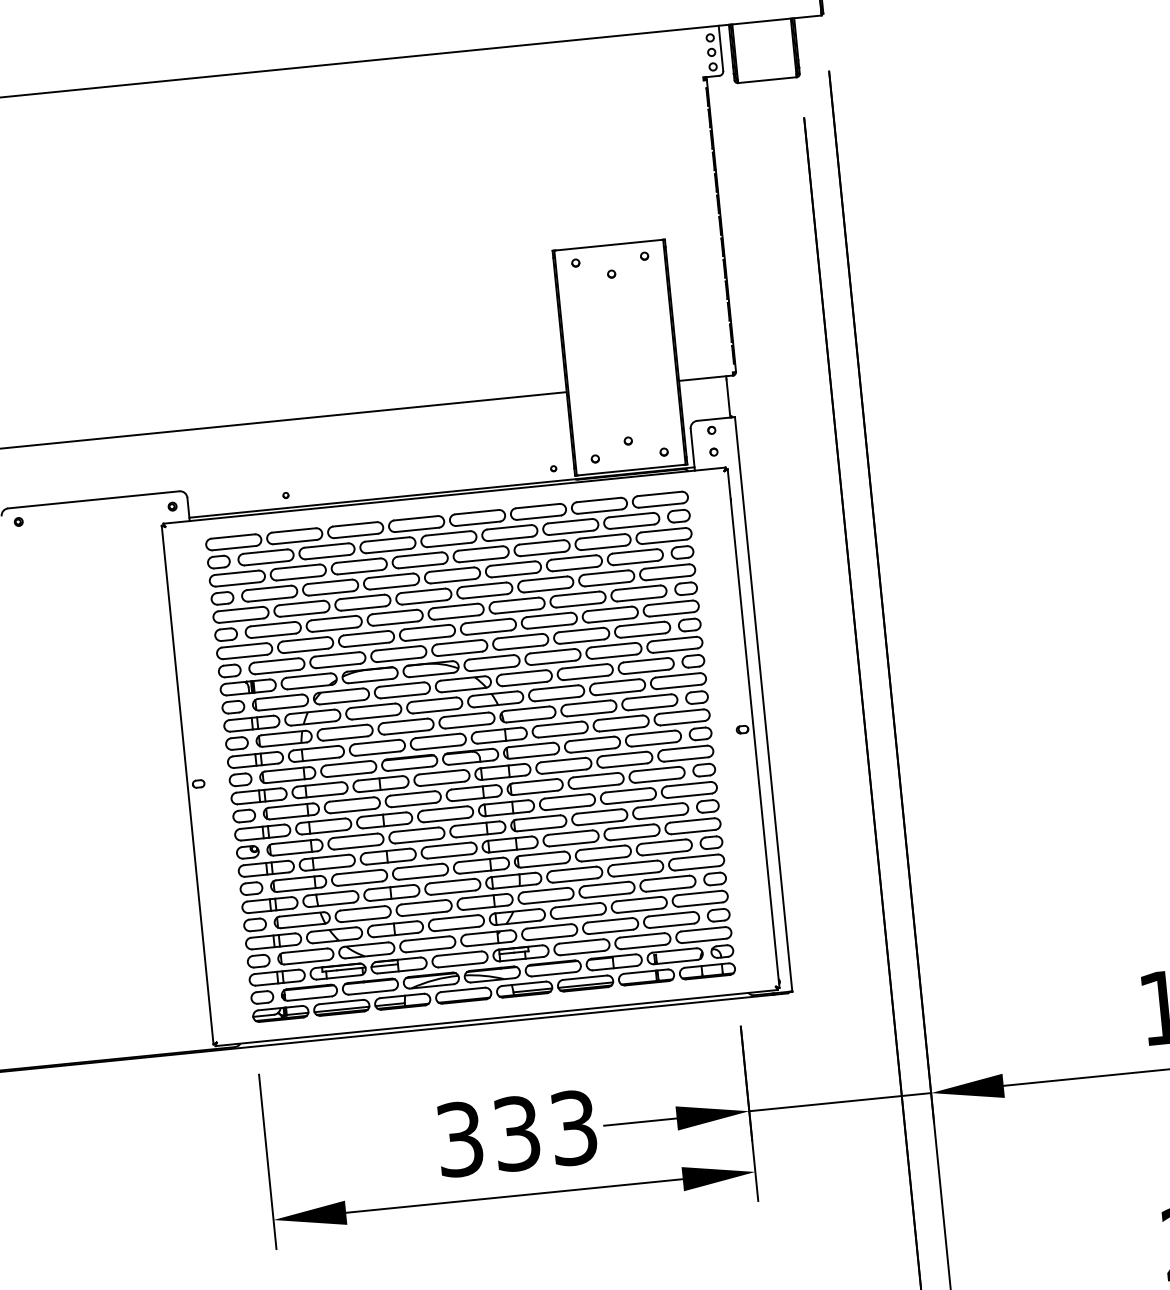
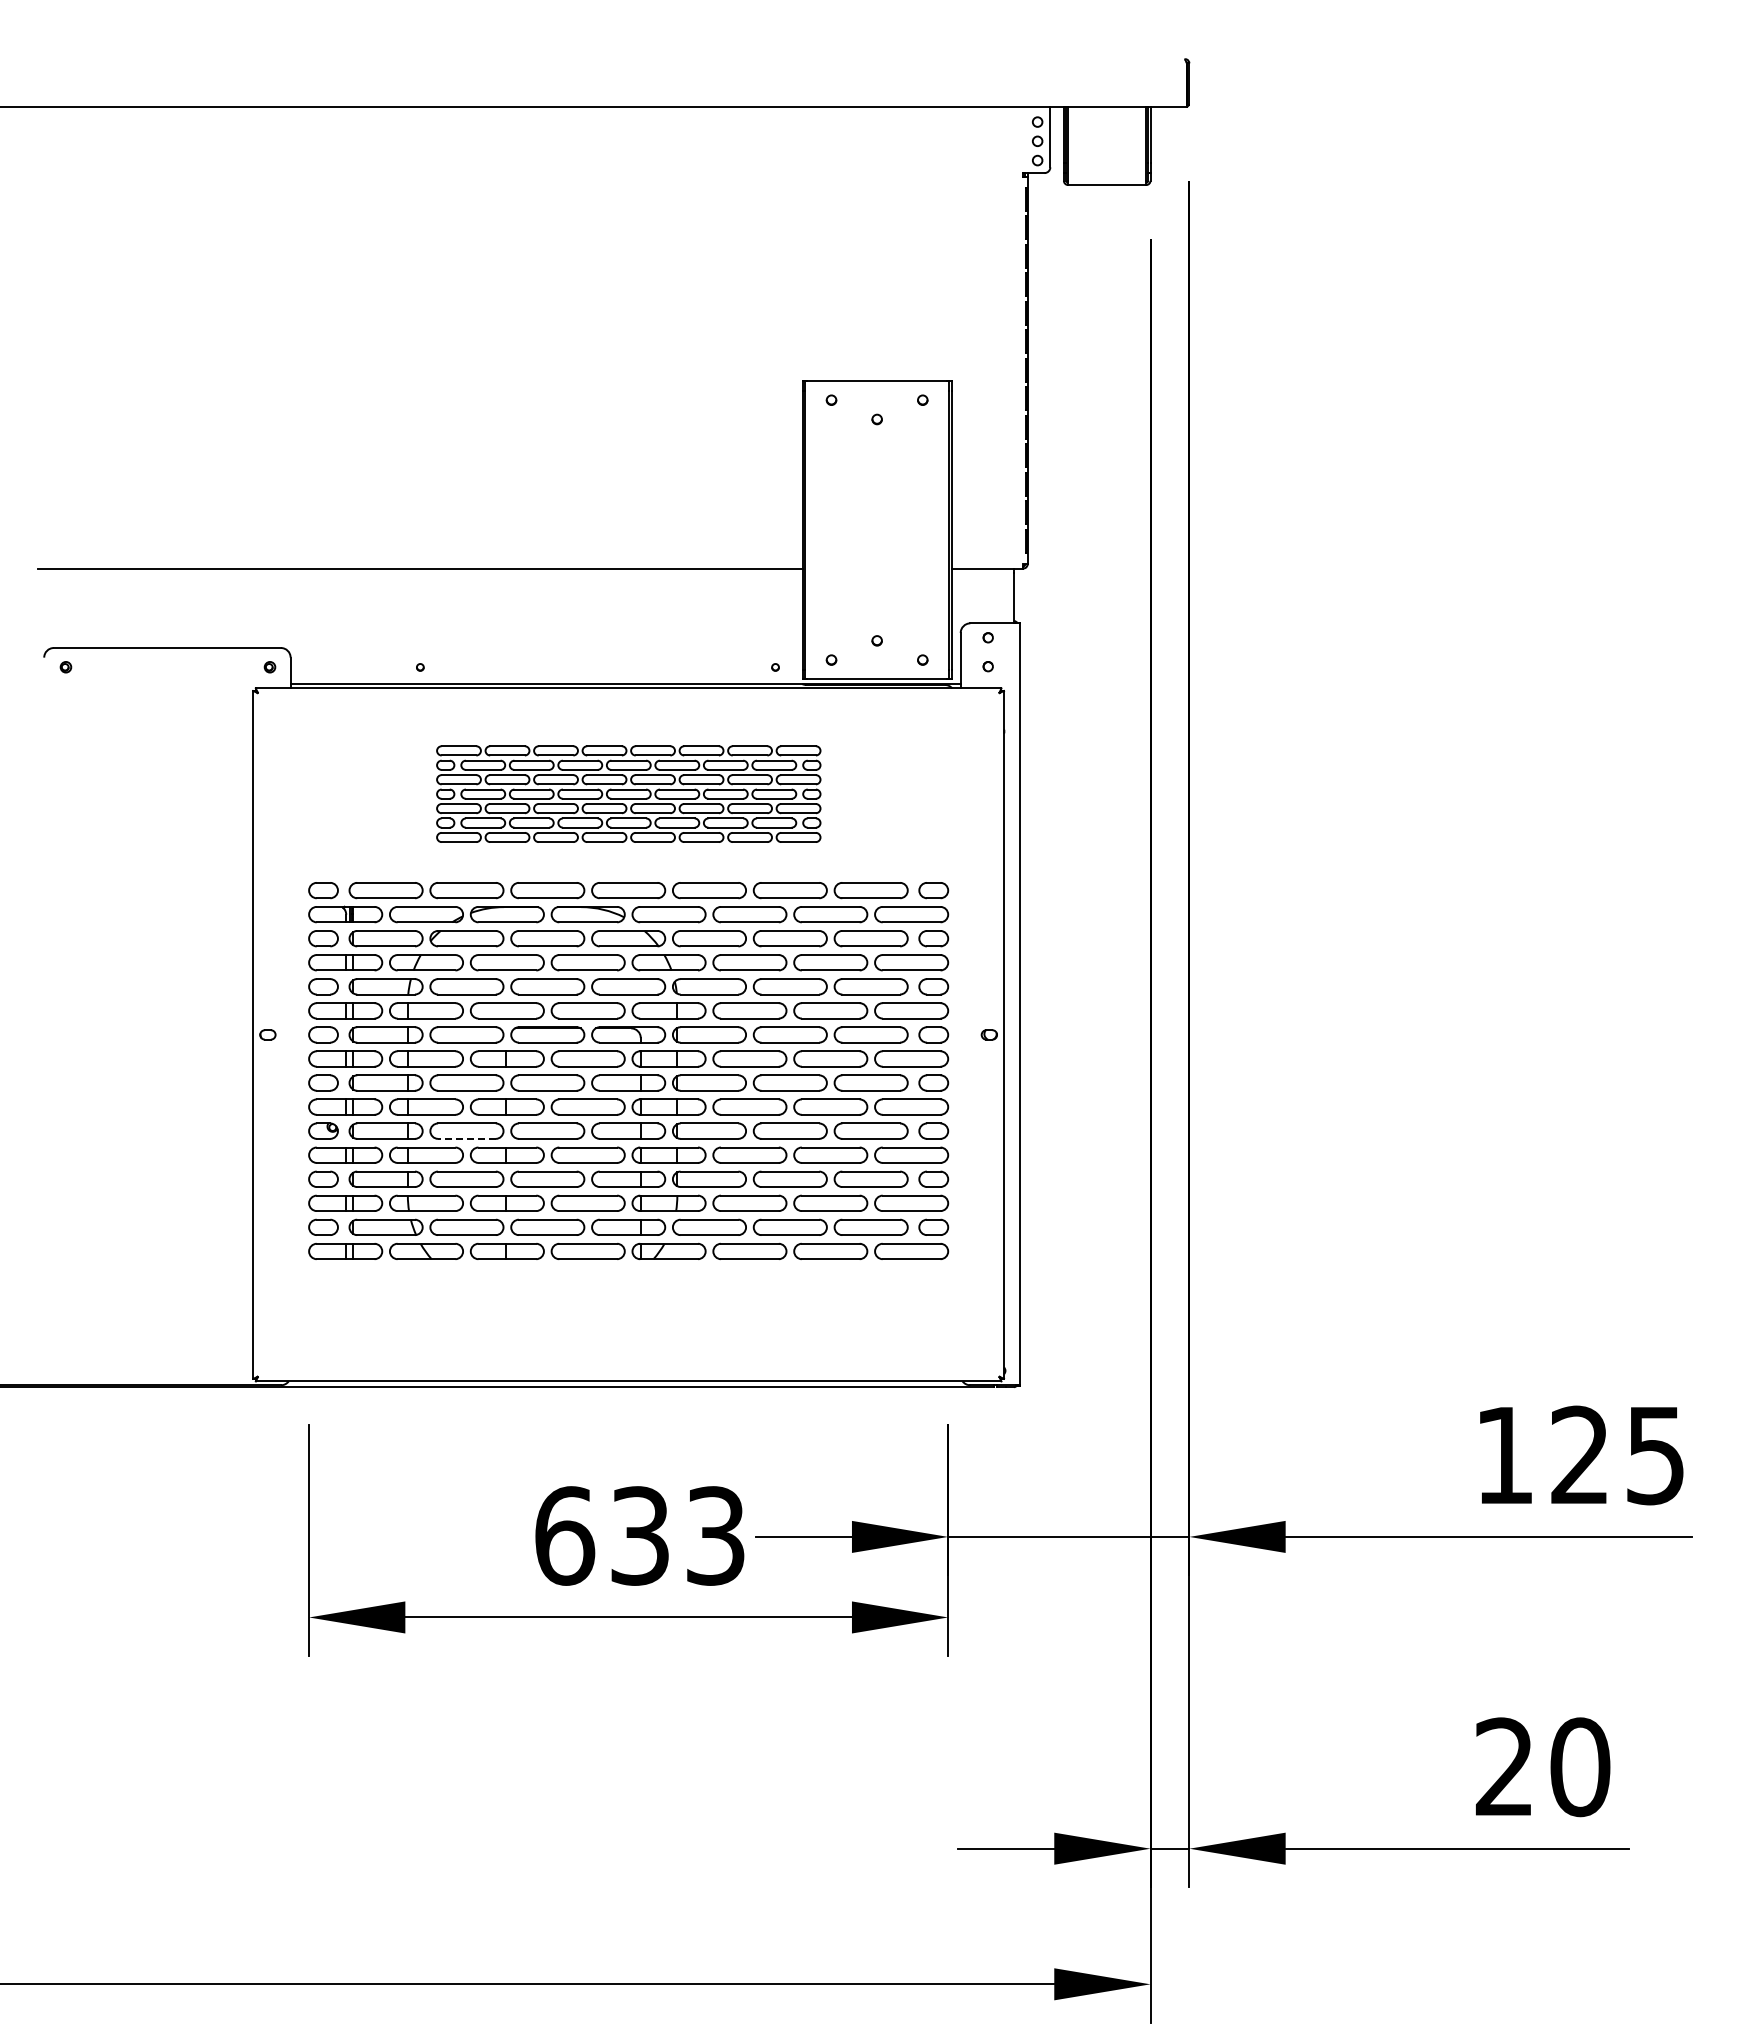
part: (452, 574) -> (628, 793), size x0.6
line: (356, 847) -> (466, 1138), solid -> dashed
part: (491, 965) -> (628, 1311), removed
text: (460, 1138) -> (565, 1535), 333 -> 633

